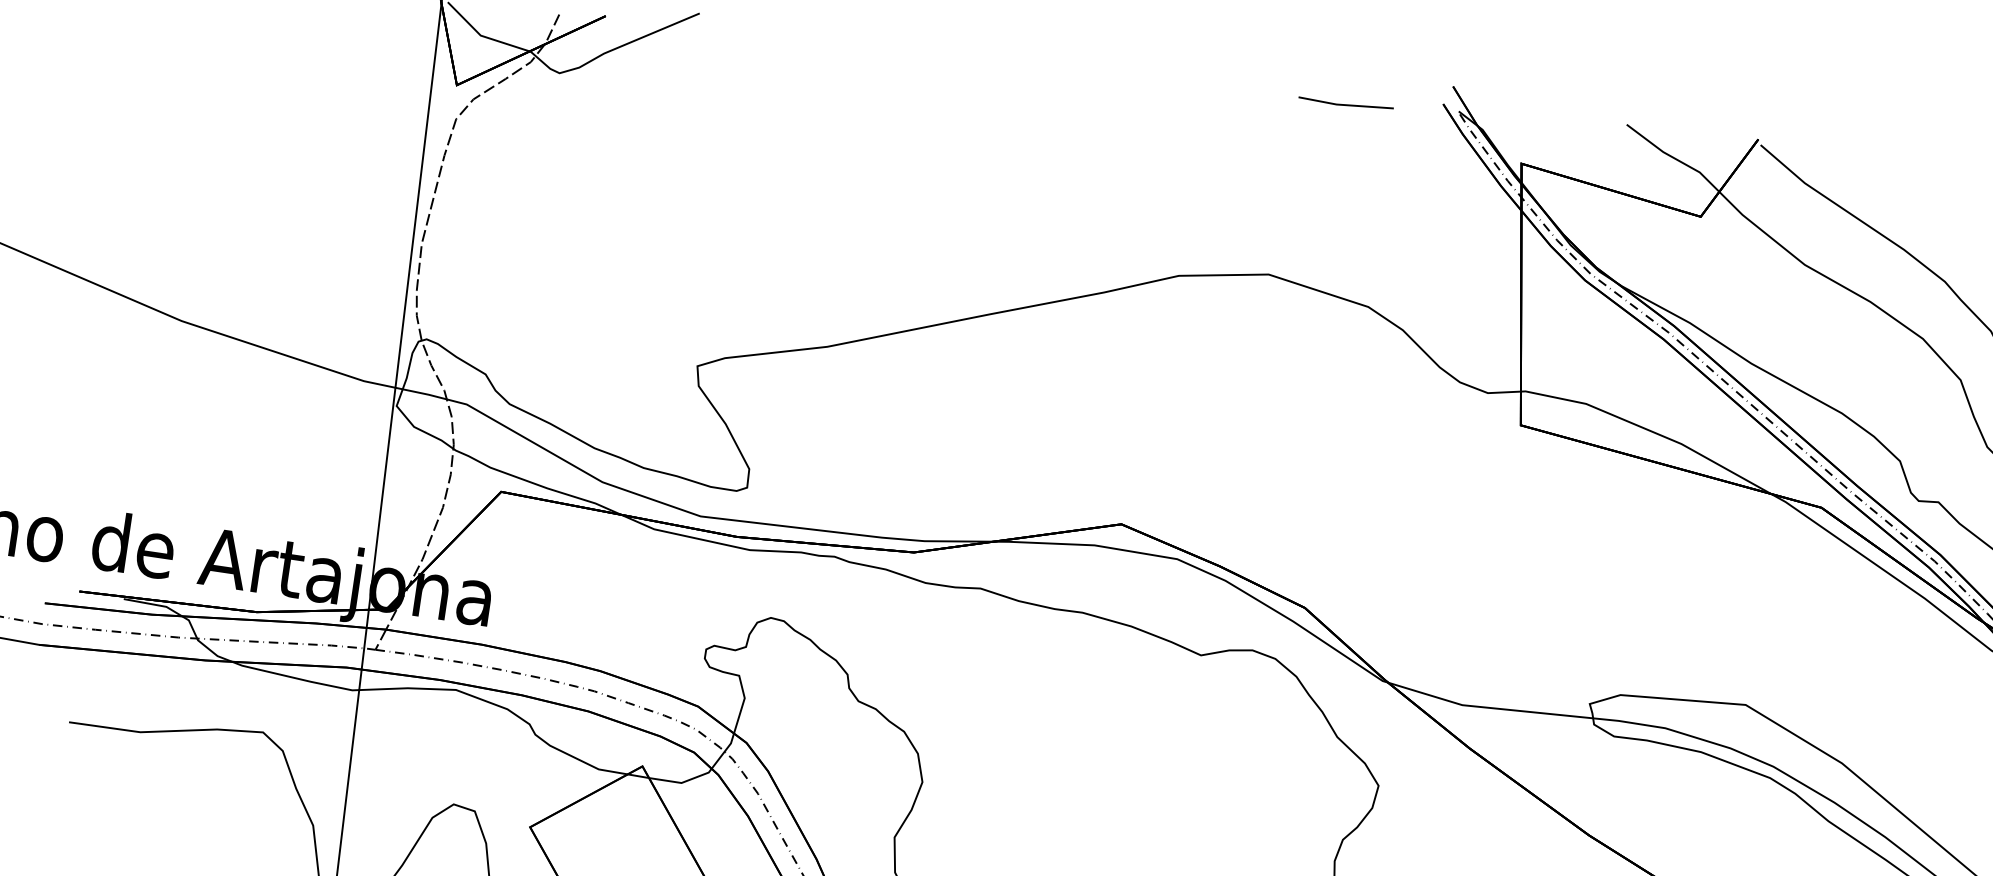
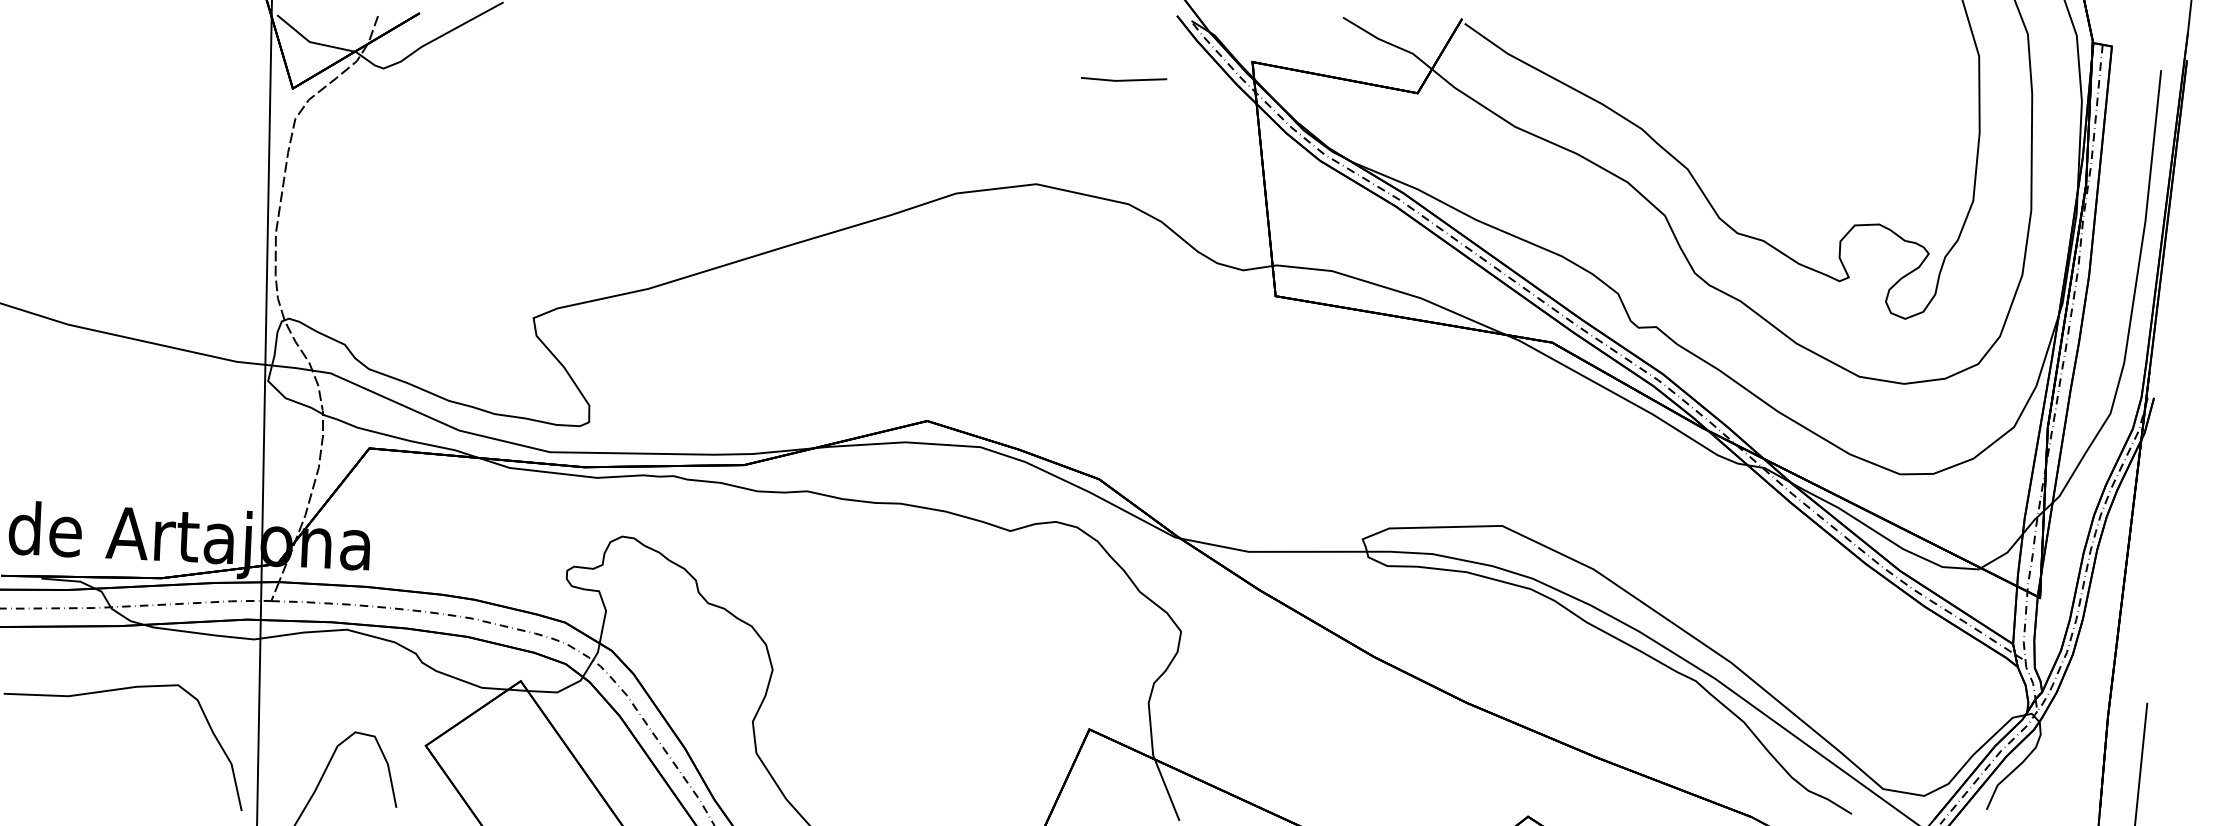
line: (1346, 103) -> (1124, 79), moved

